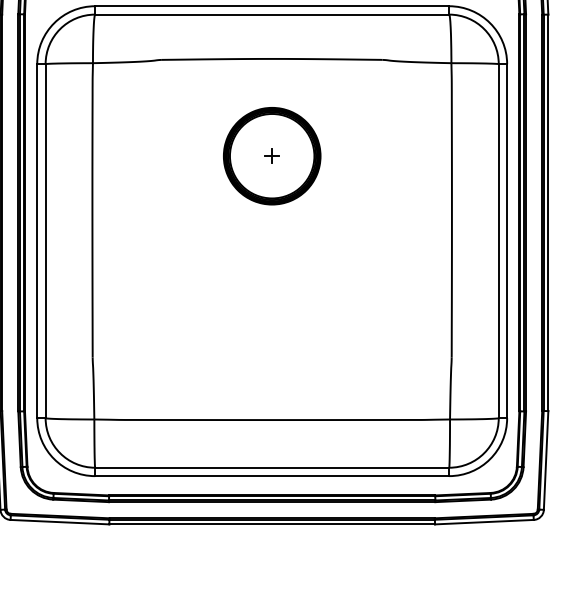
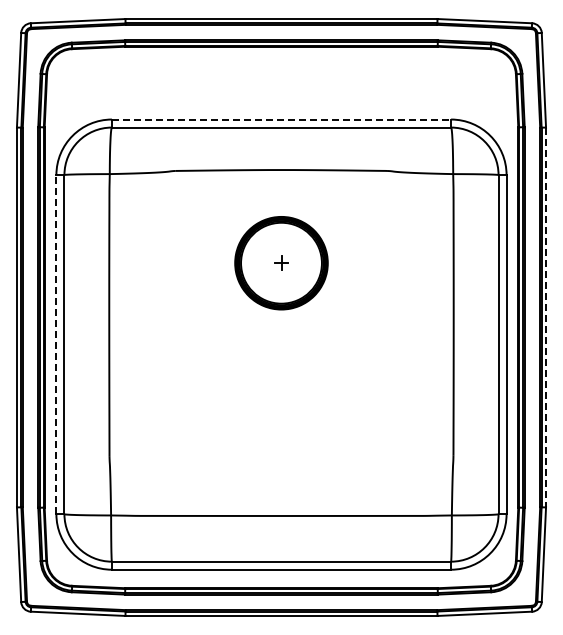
line: (272, 6) -> (281, 119), solid -> dashed
line: (548, 212) -> (546, 317), solid -> dashed
line: (37, 241) -> (56, 344), solid -> dashed

